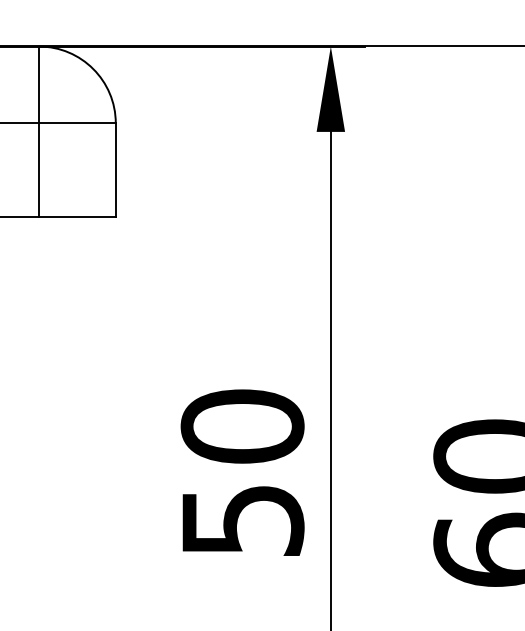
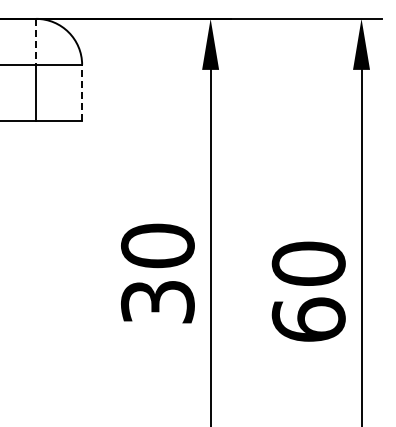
line: (39, 84) -> (36, 41), solid -> dashed
line: (116, 169) -> (82, 92), solid -> dashed
text: (241, 521) -> (157, 302), 50 -> 30

